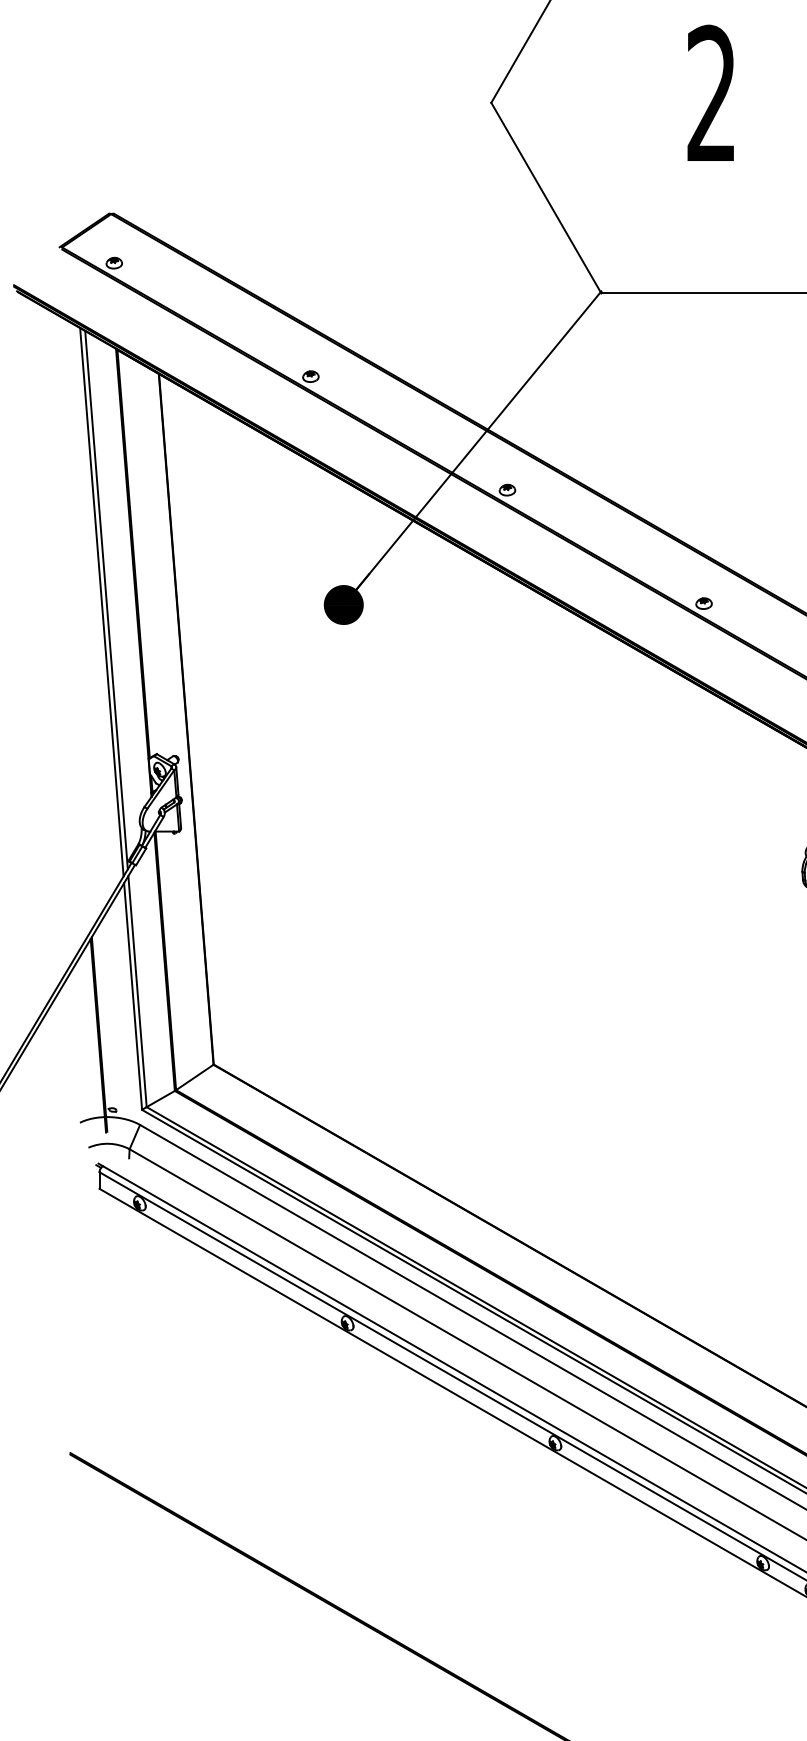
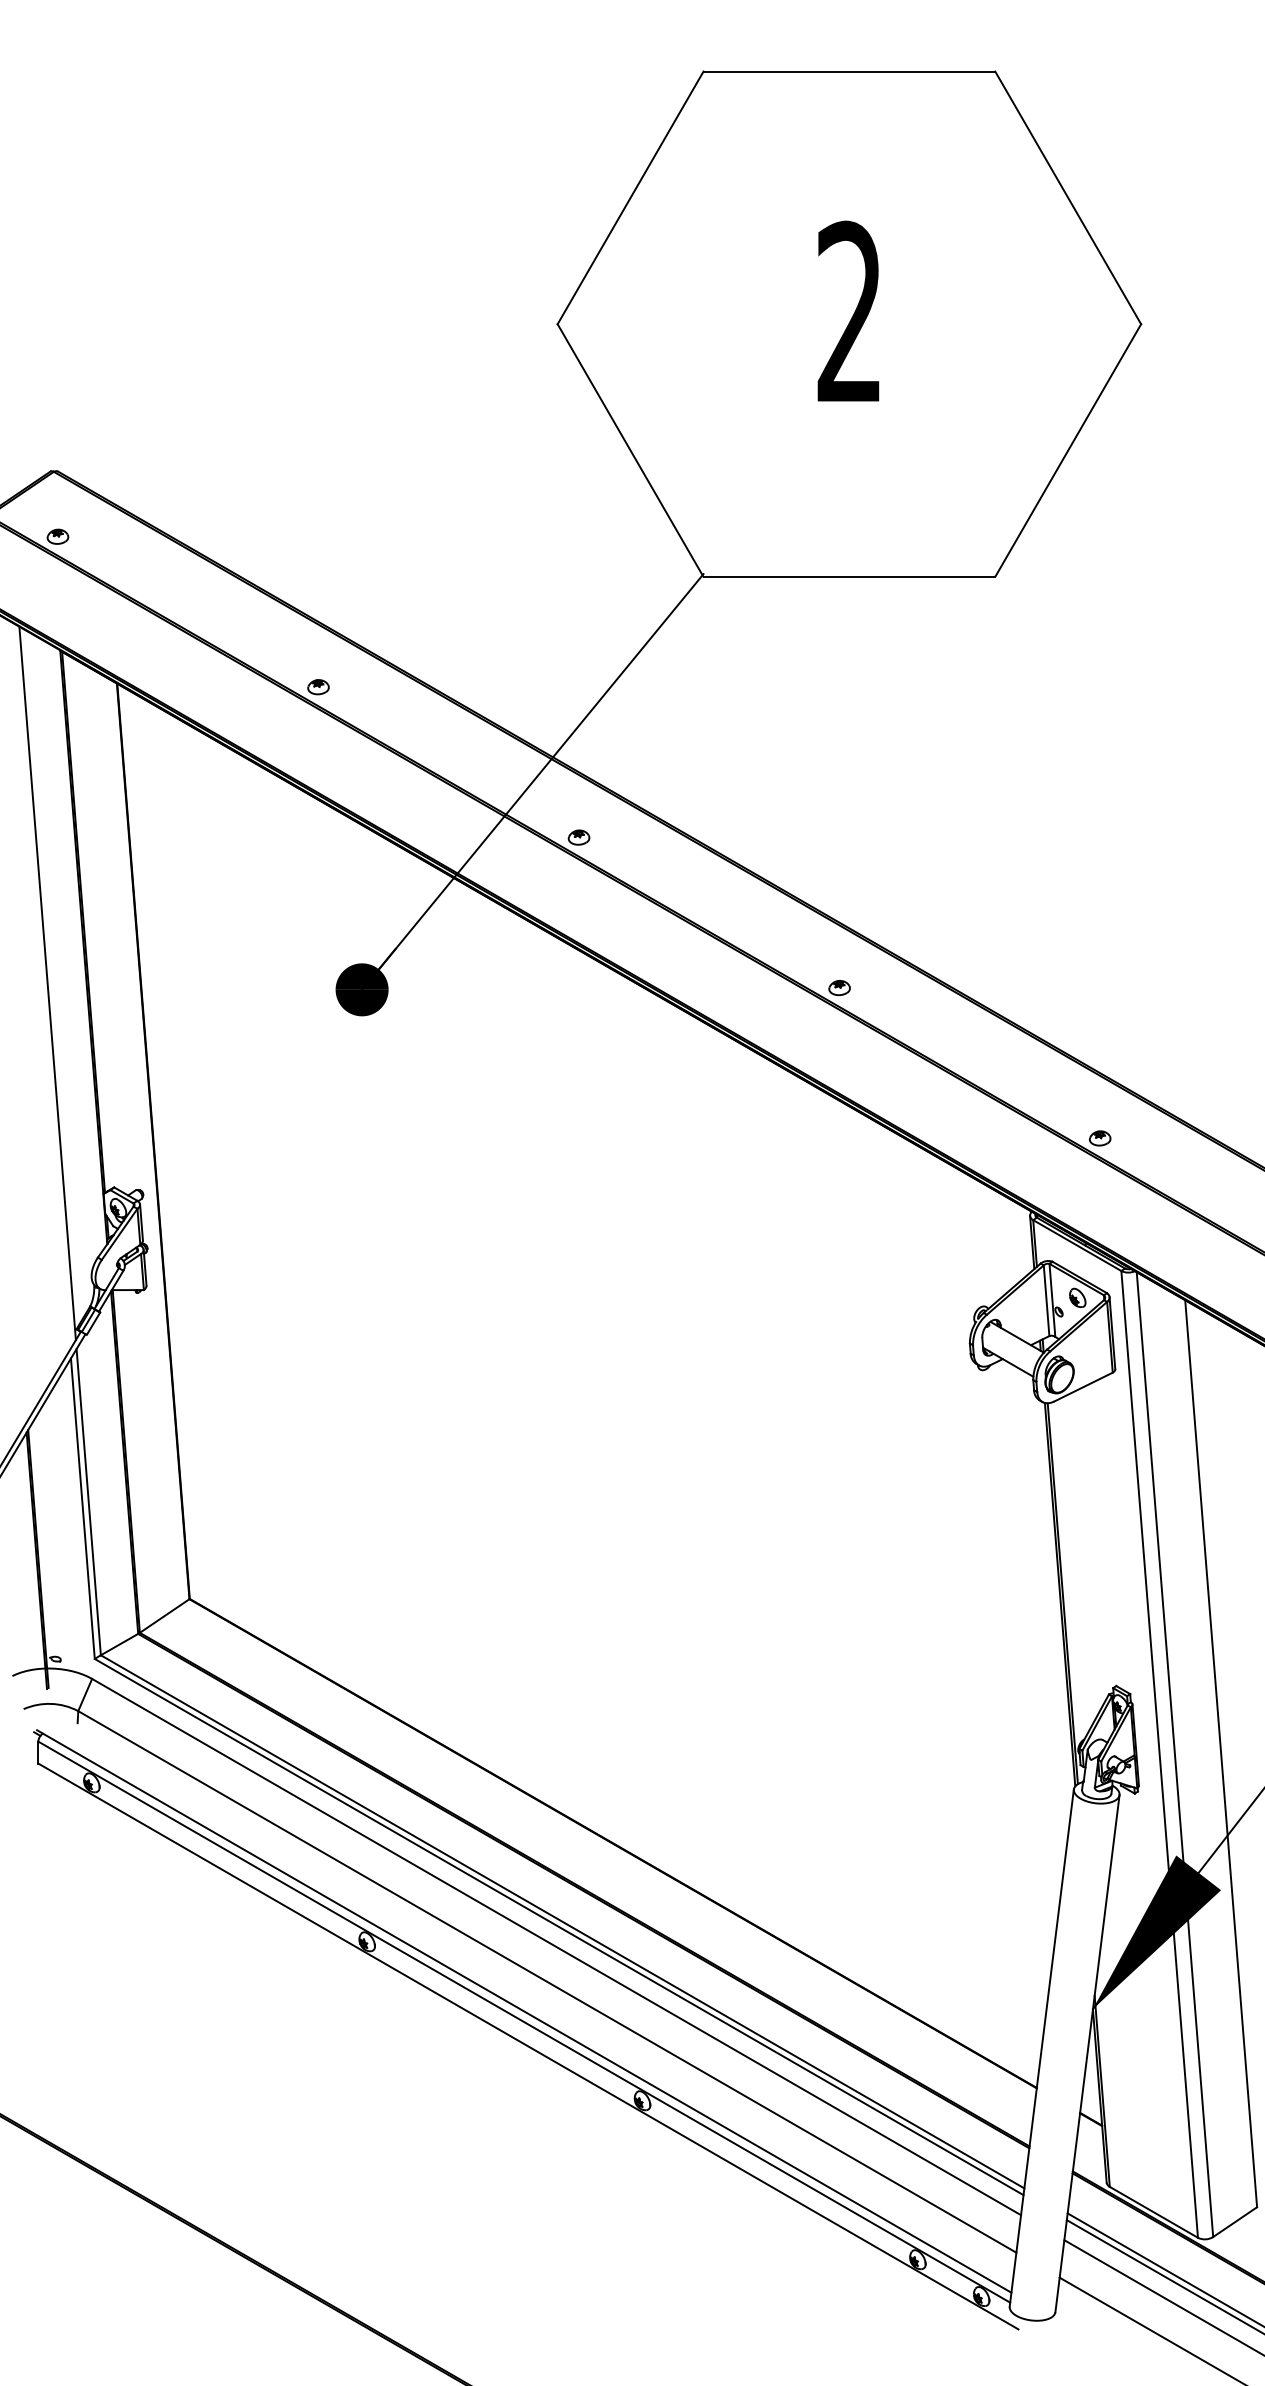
line: (101, 601) -> (41, 985), removed

